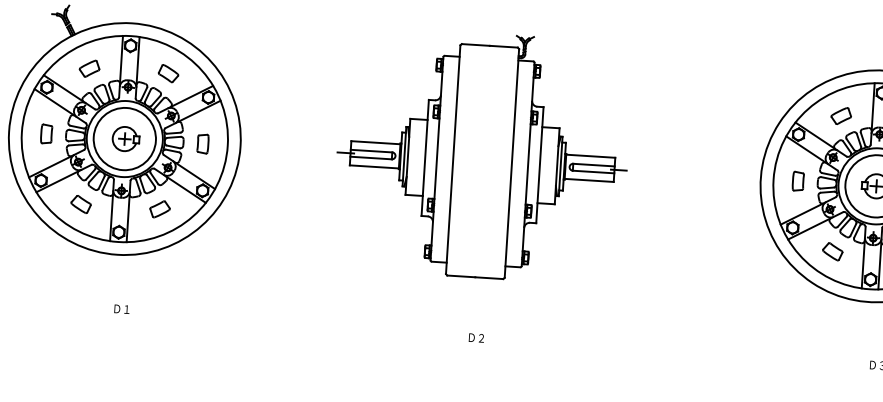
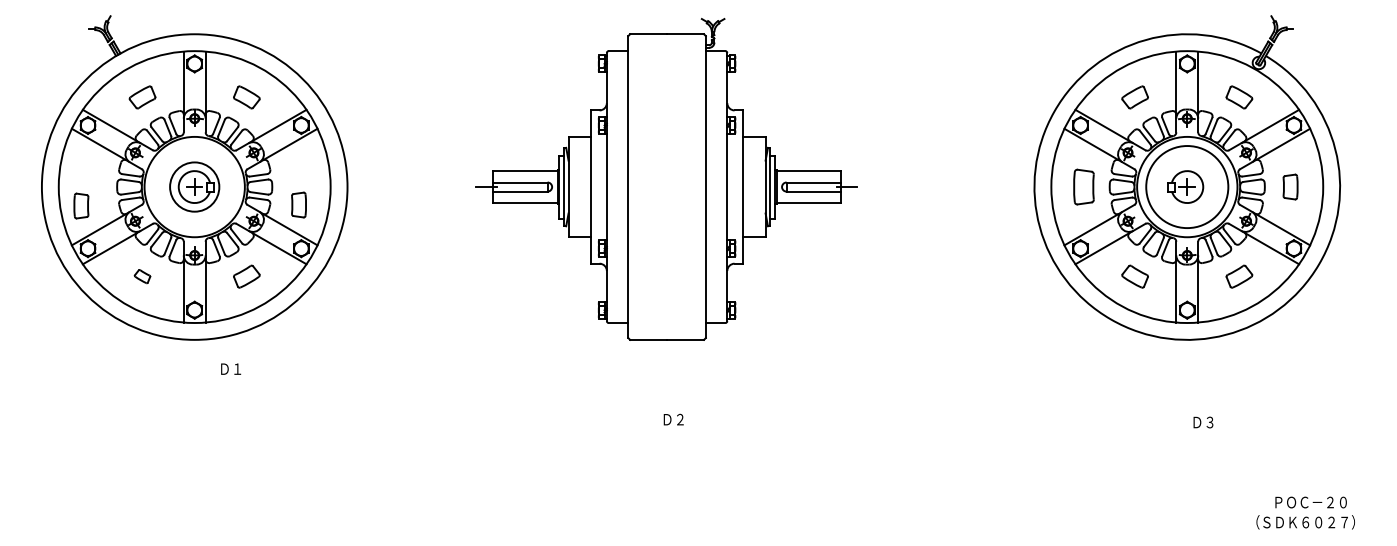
part: (46, 133) -> (81, 205), moved
circle: (124, 139) -> (194, 187), size x0.6
part: (202, 143) -> (298, 204), moved
part: (797, 180) -> (1083, 186), size x1.4
part: (81, 204) -> (142, 276), size x0.6
text: (122, 308) -> (231, 368), moved

